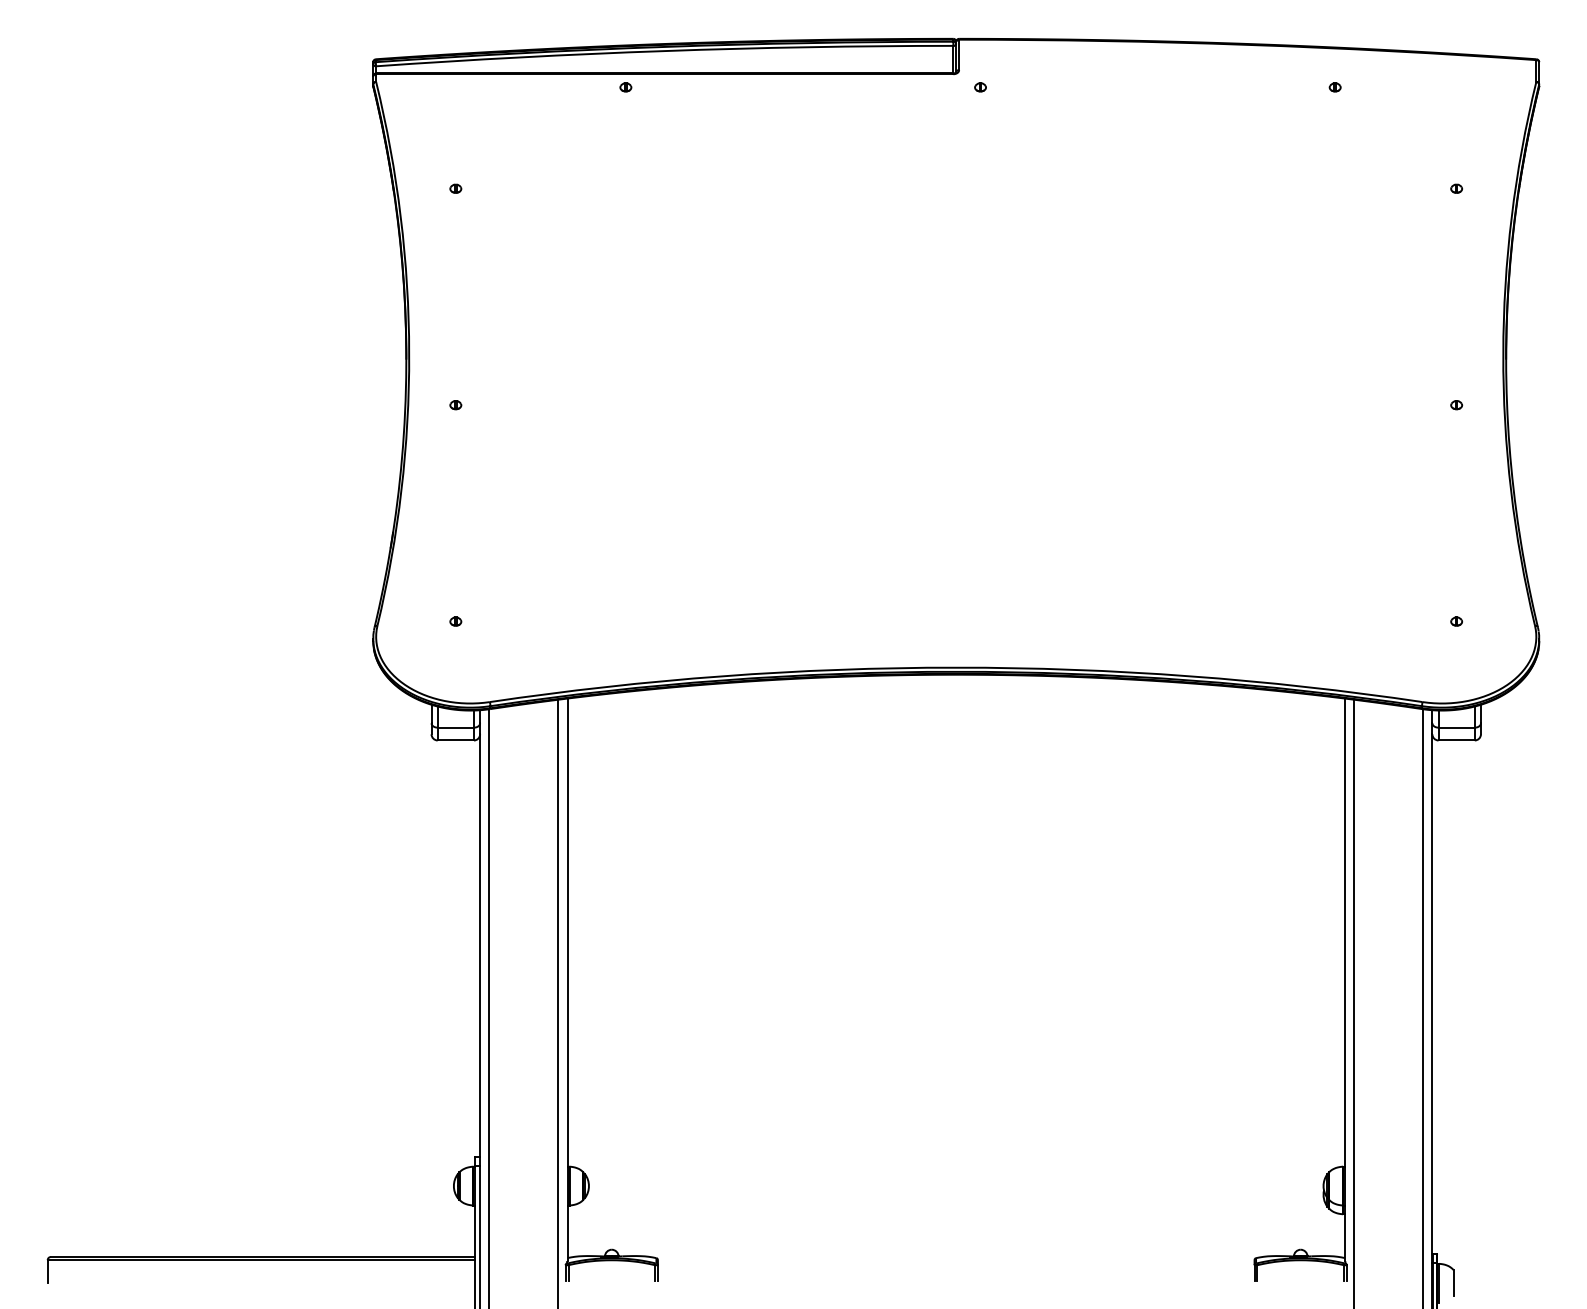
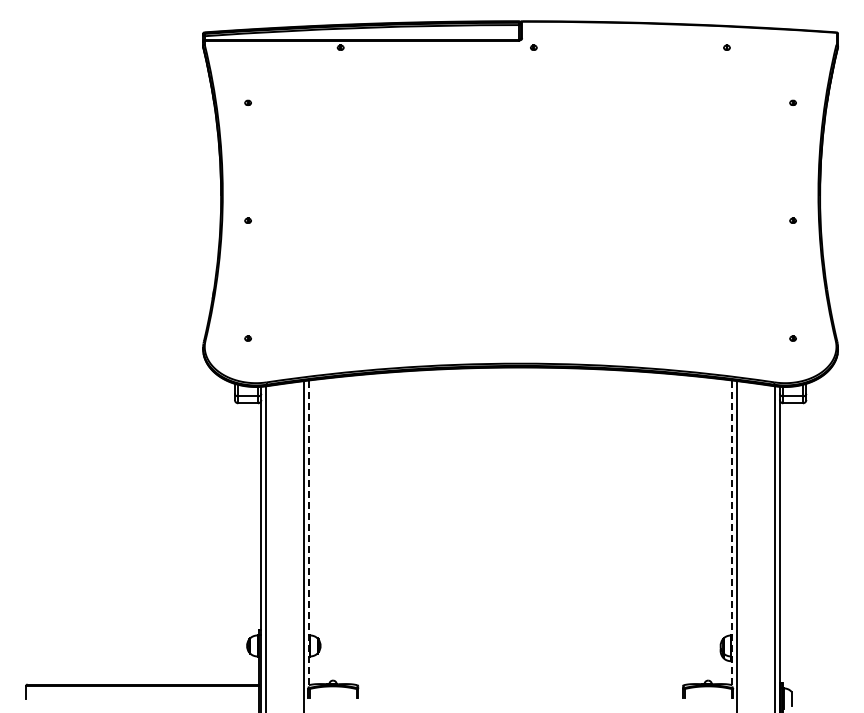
line: (566, 981) -> (308, 534), solid -> dashed
line: (1345, 981) -> (732, 534), solid -> dashed

